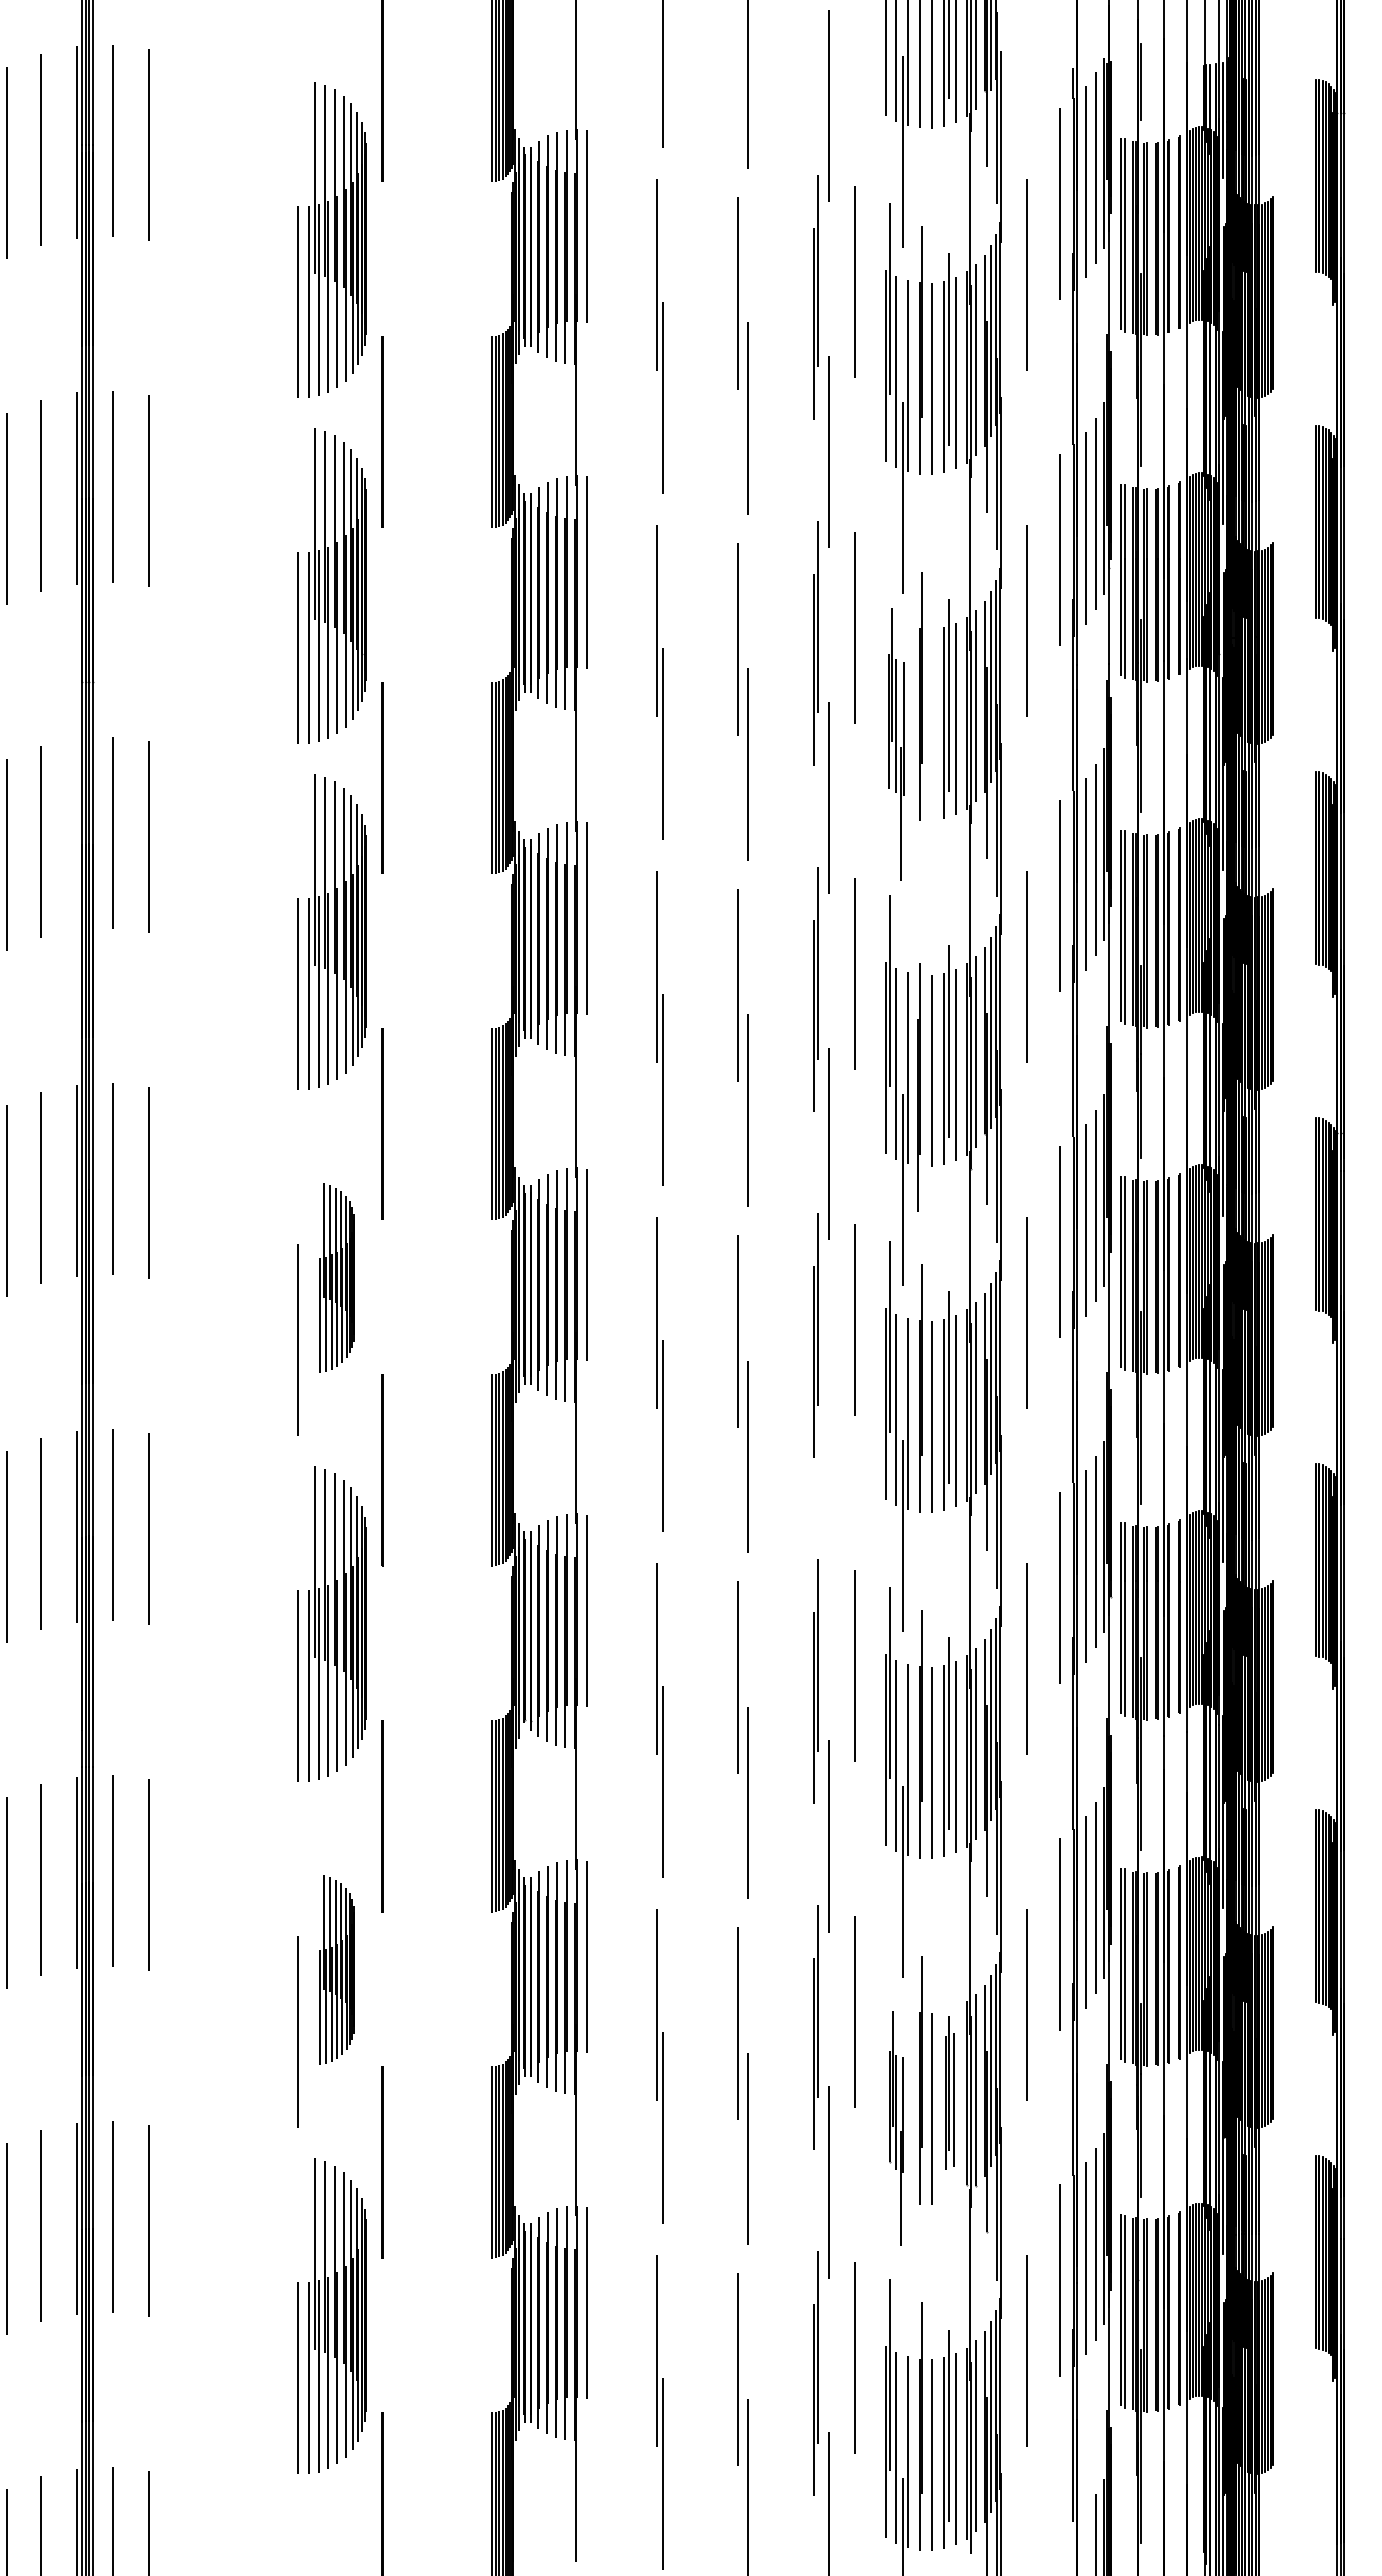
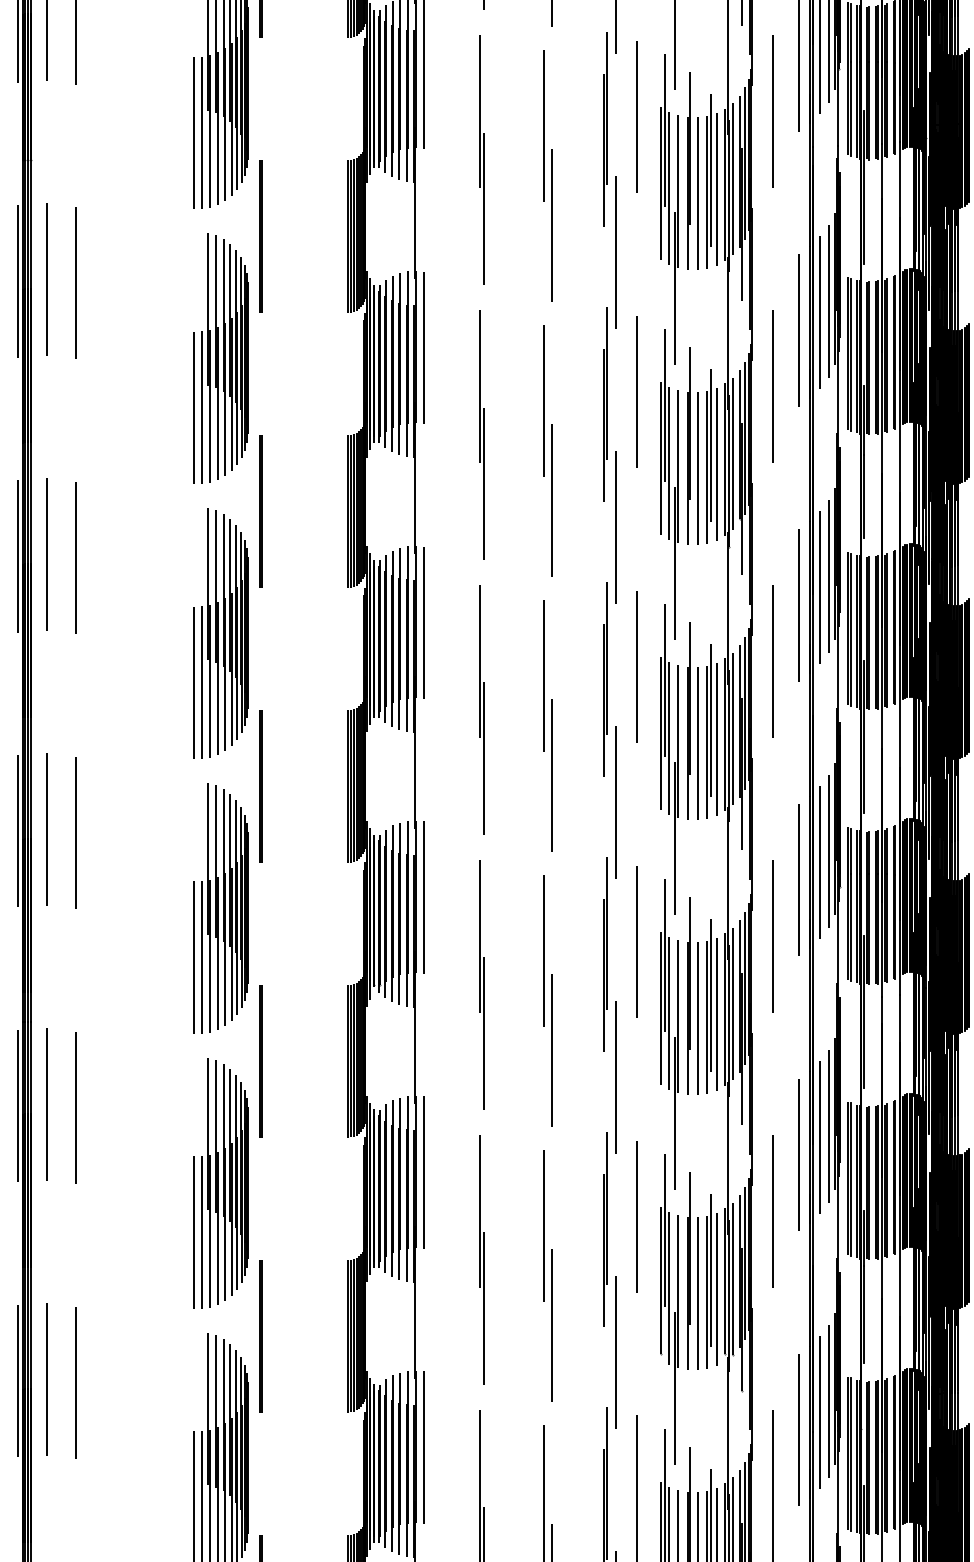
line: (931, 724) -> (697, 193), added
part: (896, 744) -> (669, 209), size x1.43
line: (76, 834) -> (18, 281), added
line: (918, 1087) -> (688, 446), moved
part: (337, 1277) -> (225, 633), size x1.67
line: (828, 1490) -> (615, 802), added
part: (337, 1969) -> (225, 1182), size x1.67
part: (949, 2092) -> (711, 1280), size x1.43
part: (896, 2128) -> (669, 1309), size x1.67

